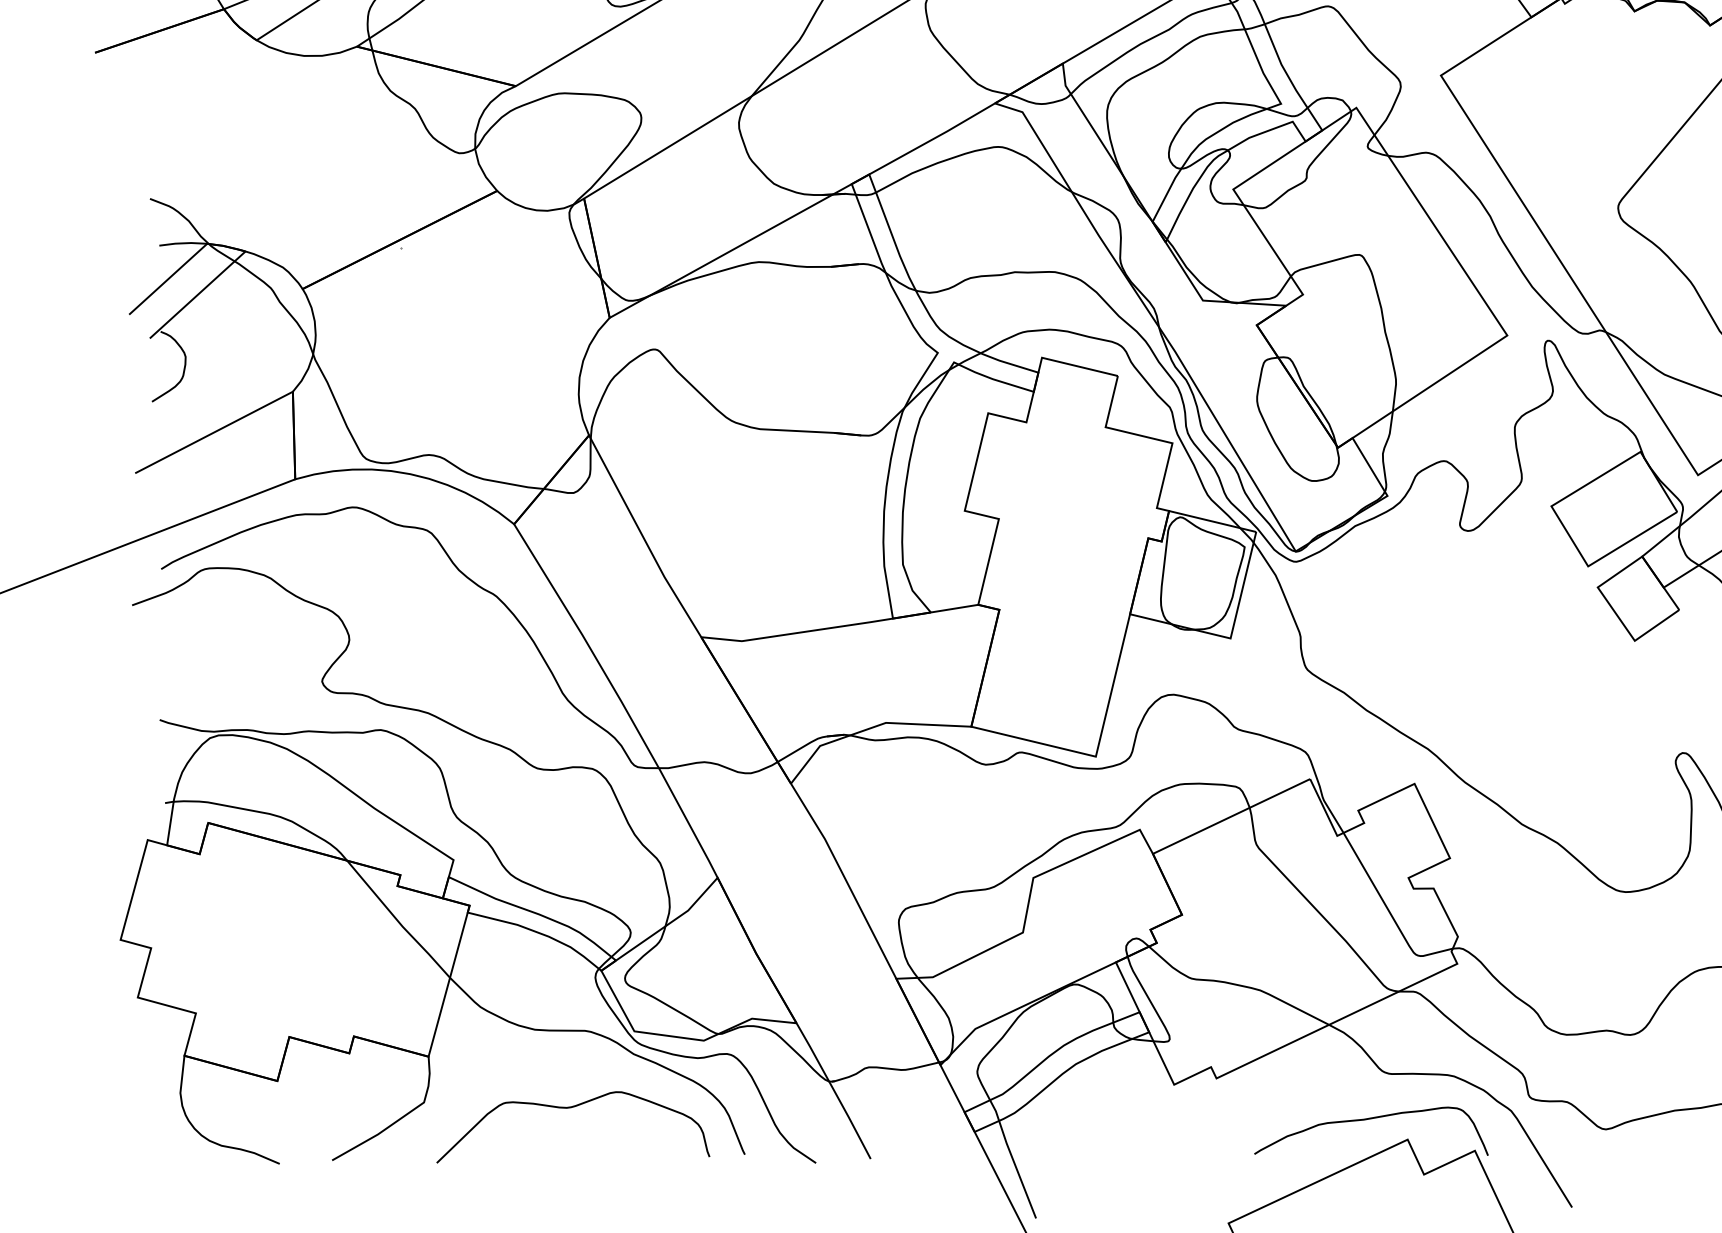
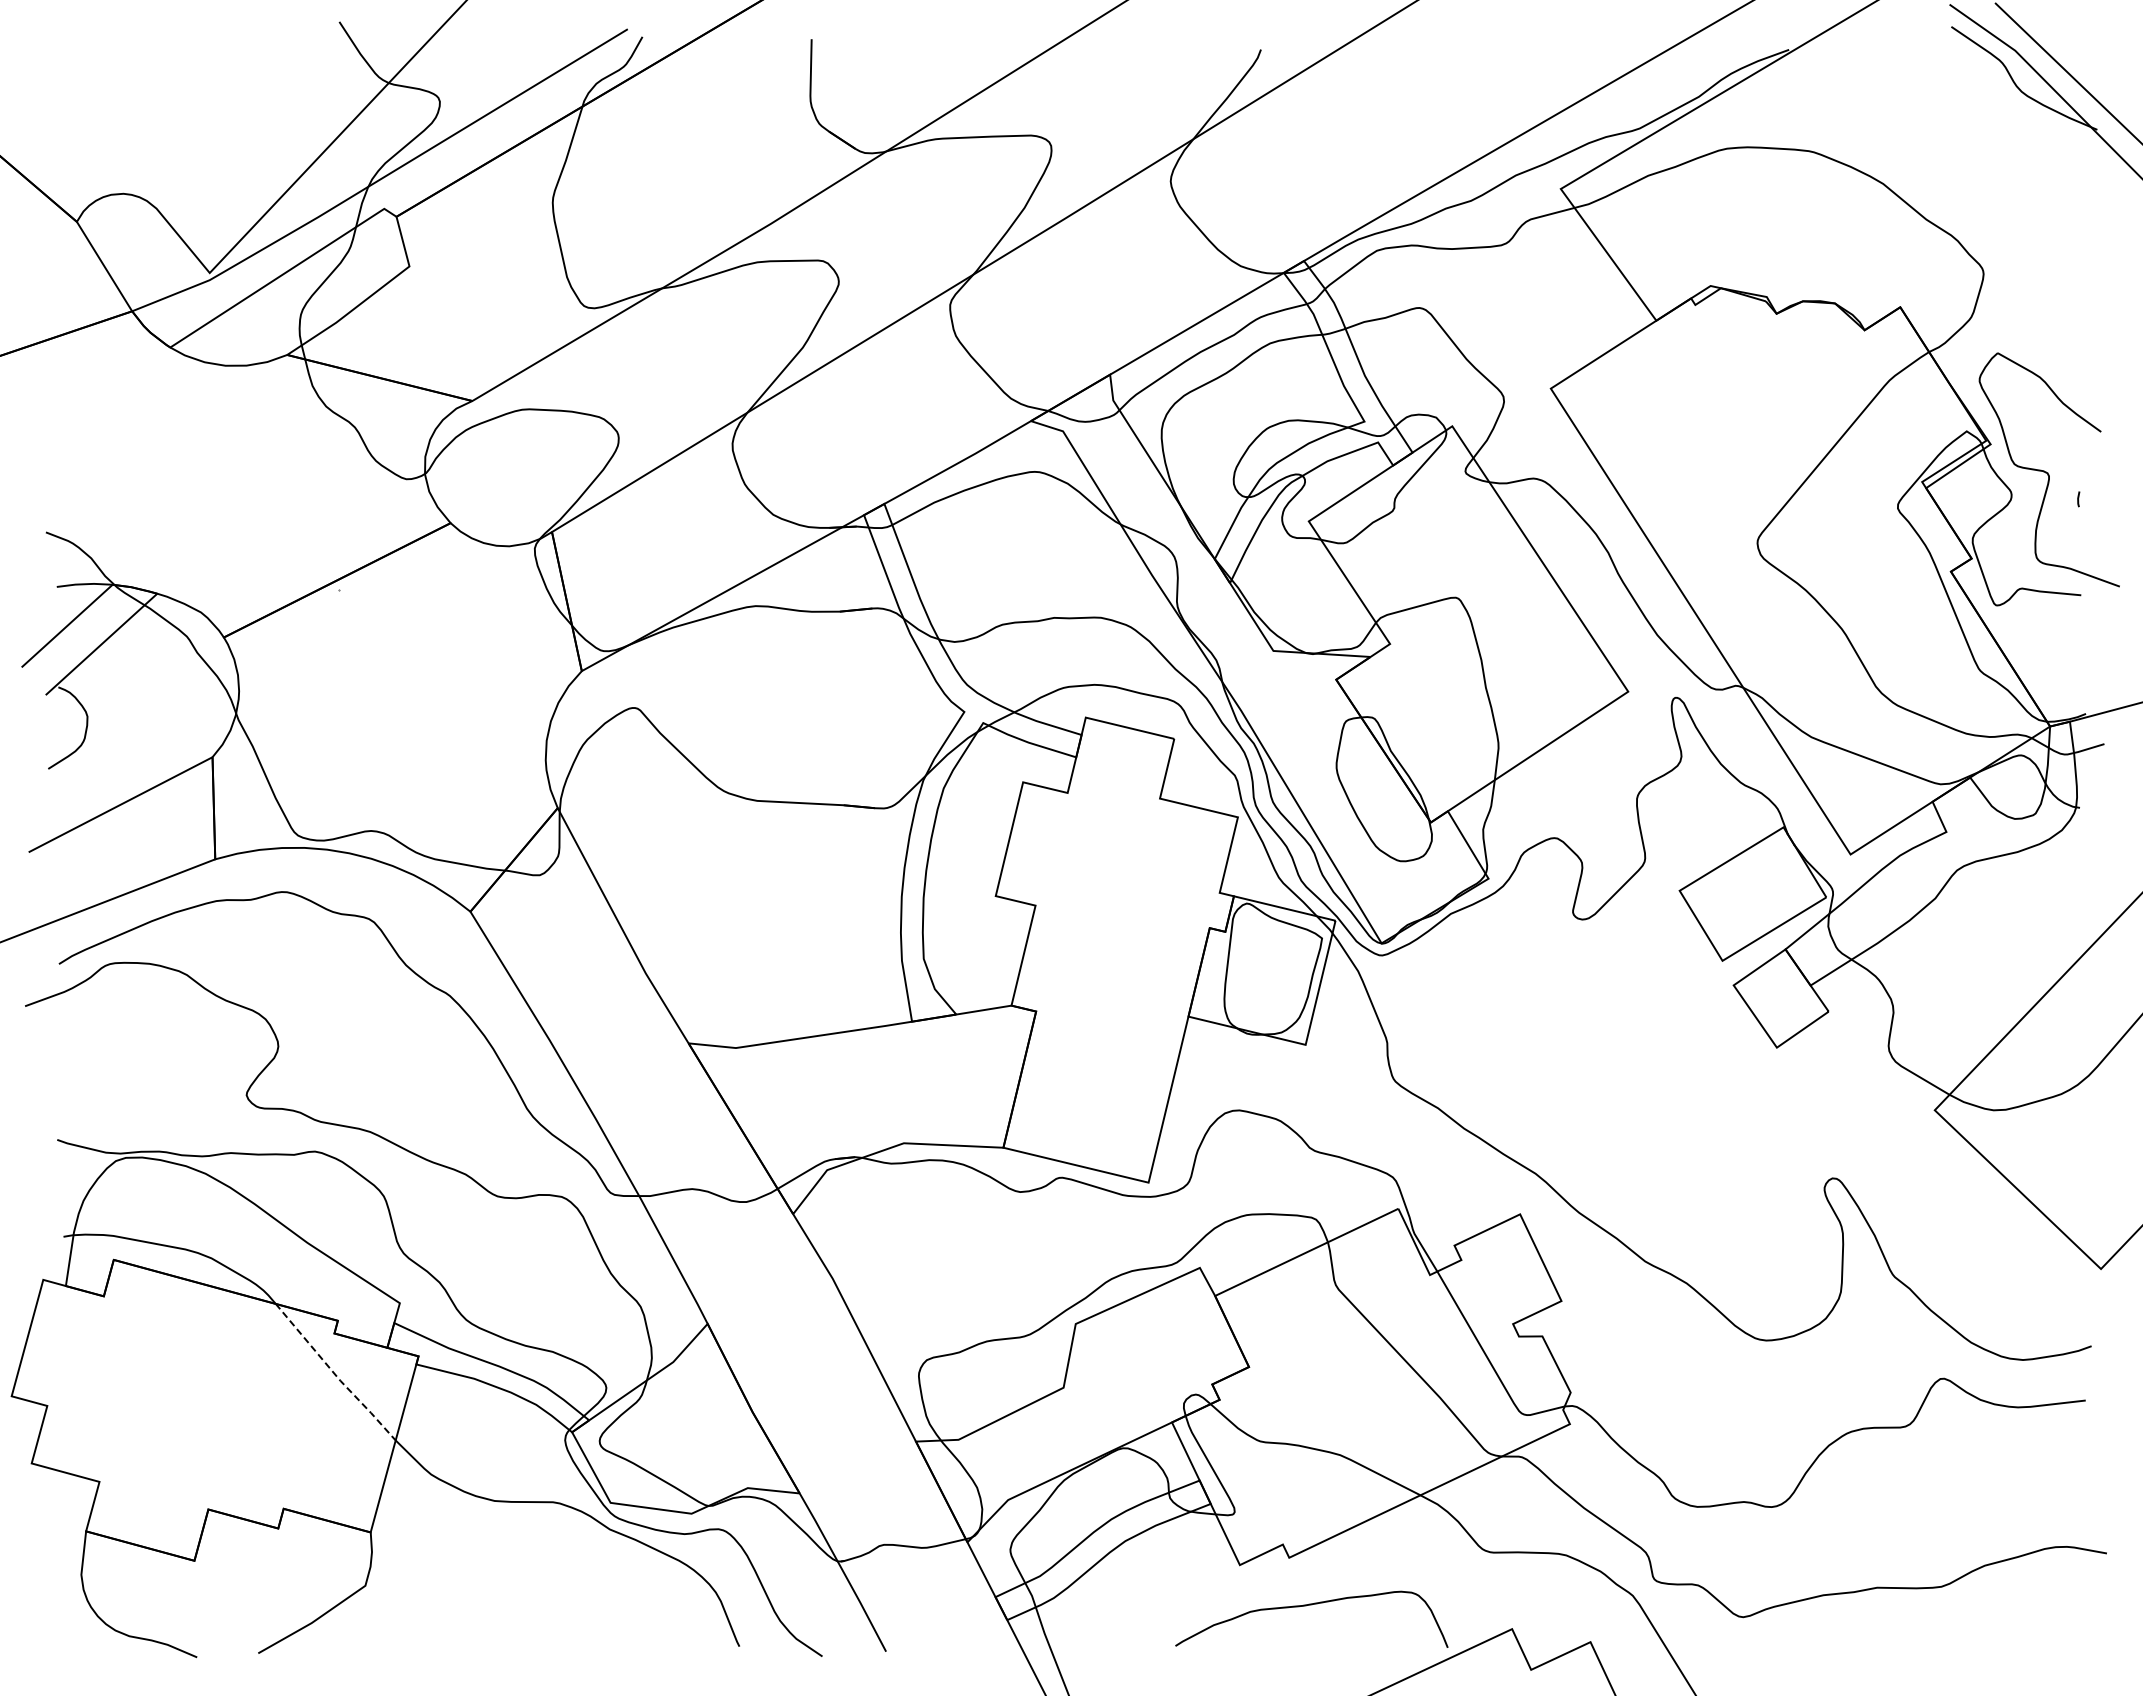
line: (398, 921) -> (335, 1374), solid -> dashed
curve: (571, 1108) -> (537, 1592), removed
curve: (1371, 1119) -> (1311, 1605), moved

